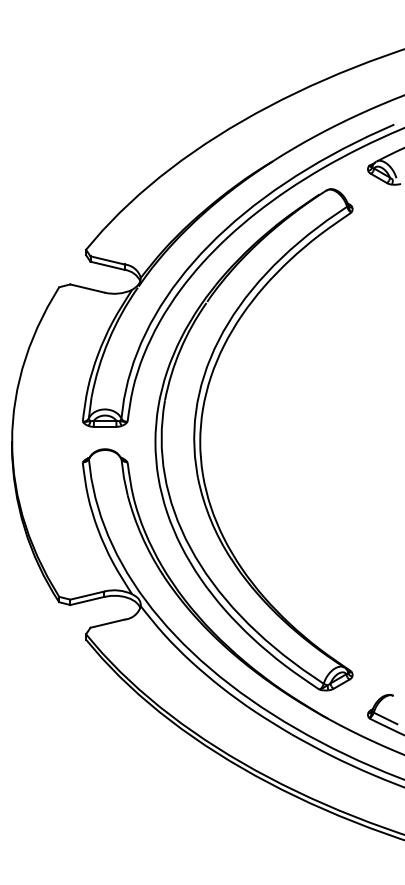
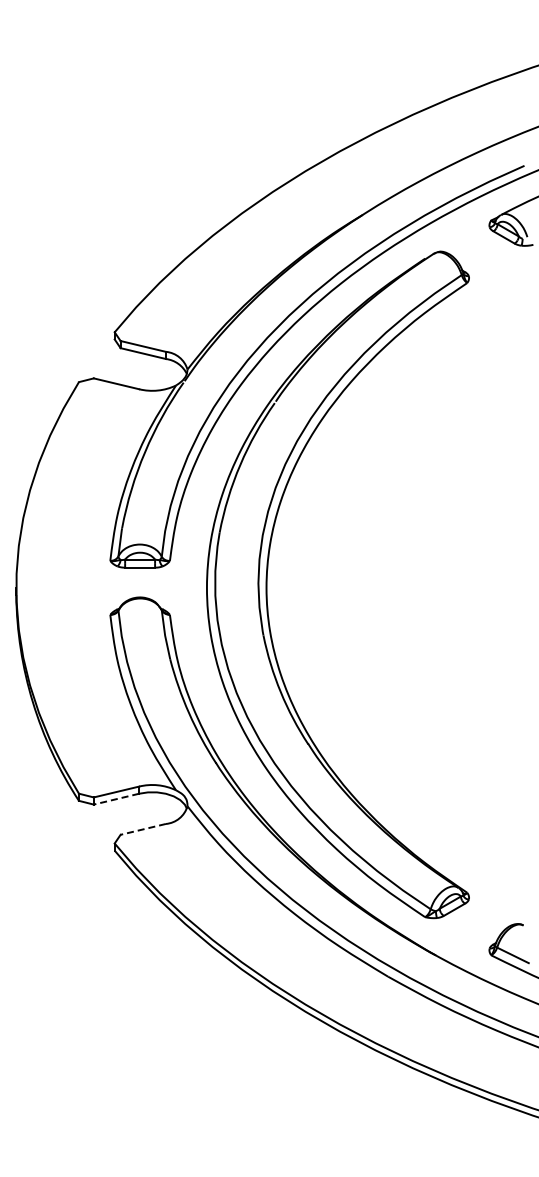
line: (86, 601) -> (115, 799), solid -> dashed
line: (106, 623) -> (142, 829), solid -> dashed

